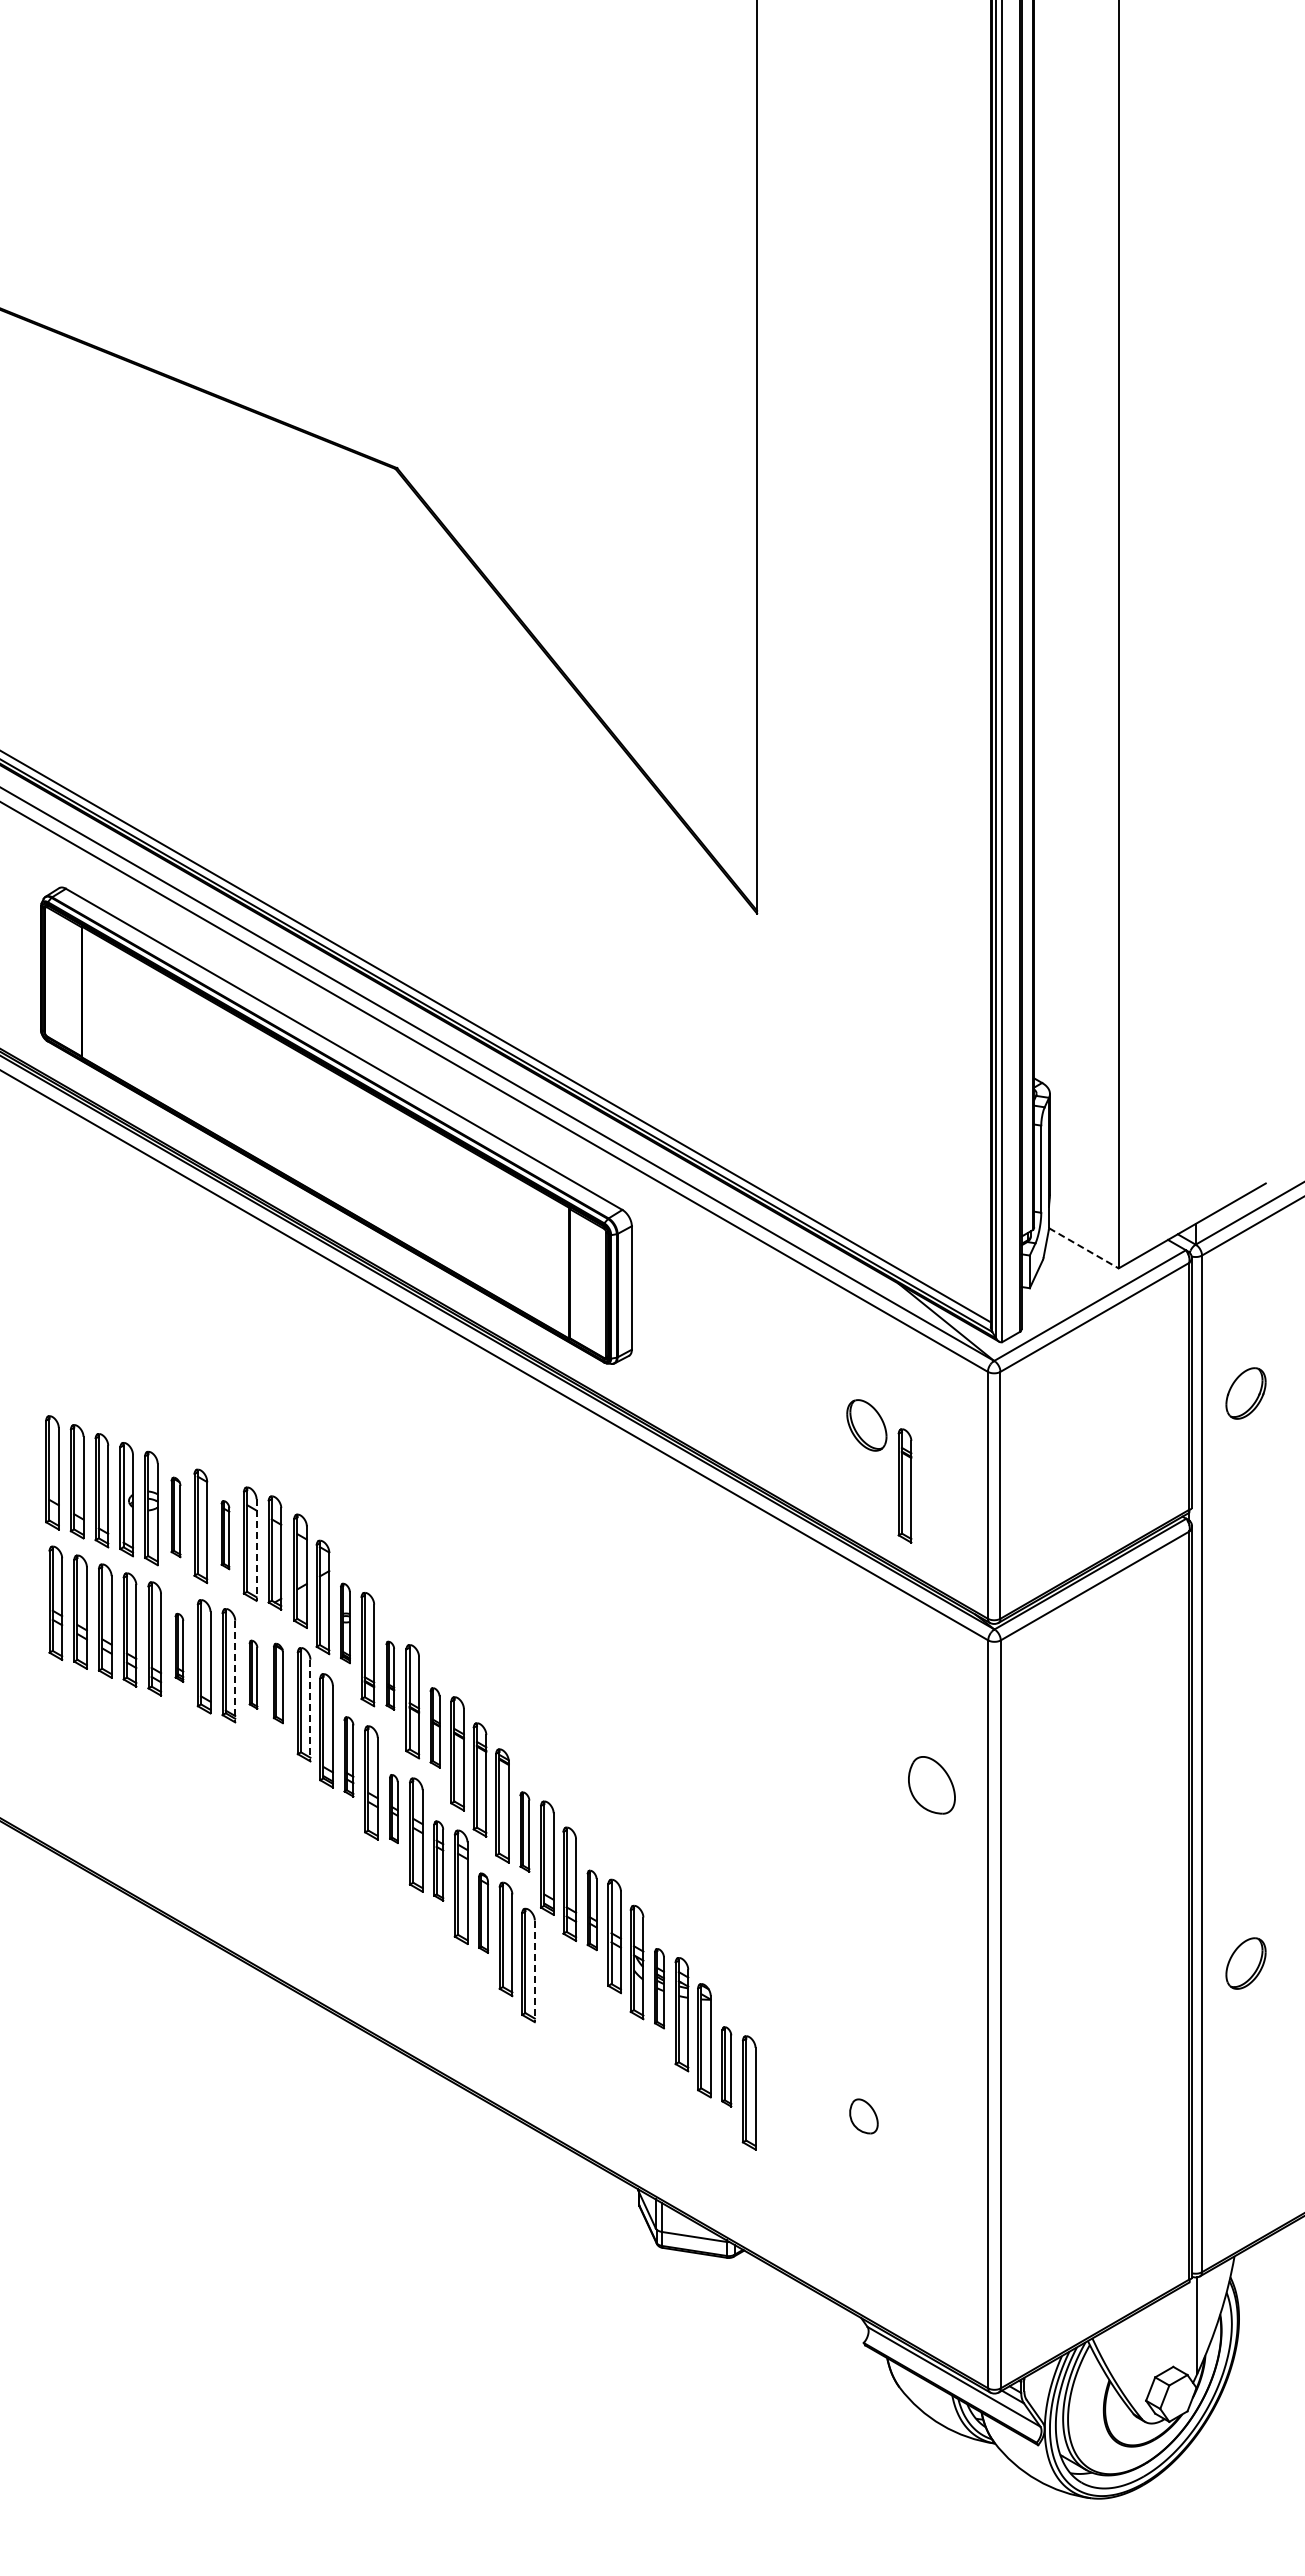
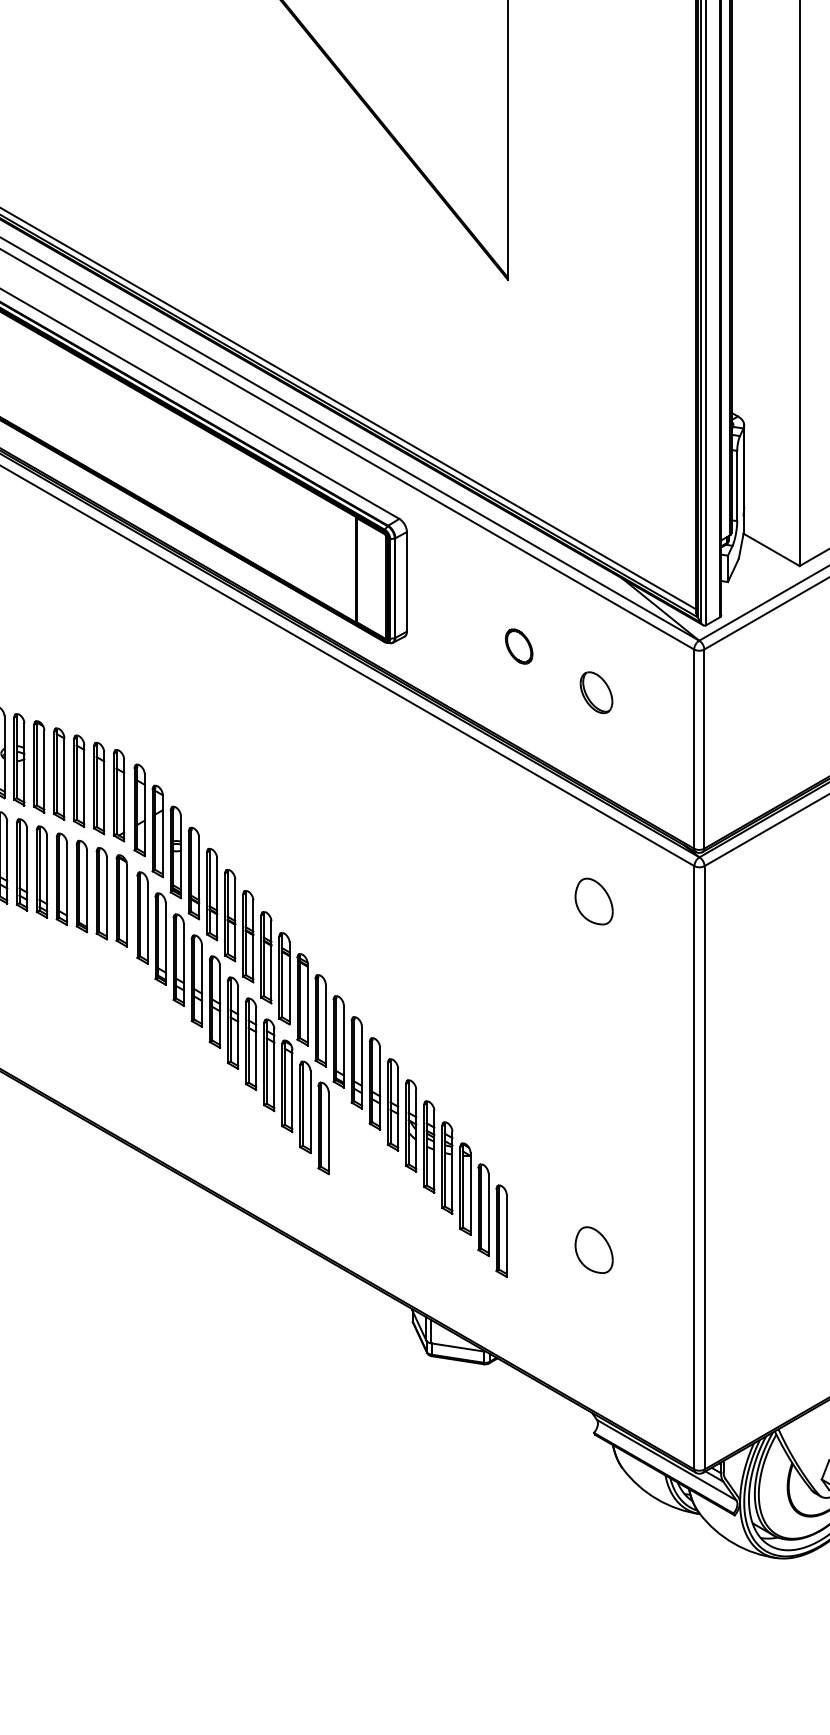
line: (1084, 1248) -> (772, 550), dashed -> solid
part: (770, 1368) -> (518, 646), added
part: (904, 1485) -> (626, 741), removed
part: (175, 1517) -> (38, 767), size x1.43
part: (225, 1534) -> (79, 780), size x1.67
line: (256, 1550) -> (104, 793), dashed -> solid
part: (345, 1623) -> (175, 852), size x1.43
part: (179, 1647) -> (42, 871), size x1.67
line: (235, 1671) -> (87, 891), dashed -> solid
part: (253, 1674) -> (101, 893), size x1.67
part: (390, 1675) -> (212, 894), size x1.67
part: (278, 1683) -> (121, 900), size x1.43
line: (310, 1710) -> (147, 922), dashed -> solid
part: (434, 1727) -> (247, 936), size x1.43
part: (348, 1756) -> (178, 959), size x1.43
part: (931, 1785) -> (593, 901), moved
part: (393, 1808) -> (214, 1001), size x1.67
part: (524, 1831) -> (320, 1020), size x1.43
part: (438, 1860) -> (250, 1043), size x1.43
part: (591, 1910) -> (374, 1084), size x1.43
part: (483, 1912) -> (287, 1085), size x1.43
line: (534, 1971) -> (328, 1133), dashed -> solid
part: (659, 1988) -> (429, 1146), size x1.43
part: (726, 2066) -> (483, 1209), size x1.43
part: (863, 2116) -> (593, 1250), size x1.67

